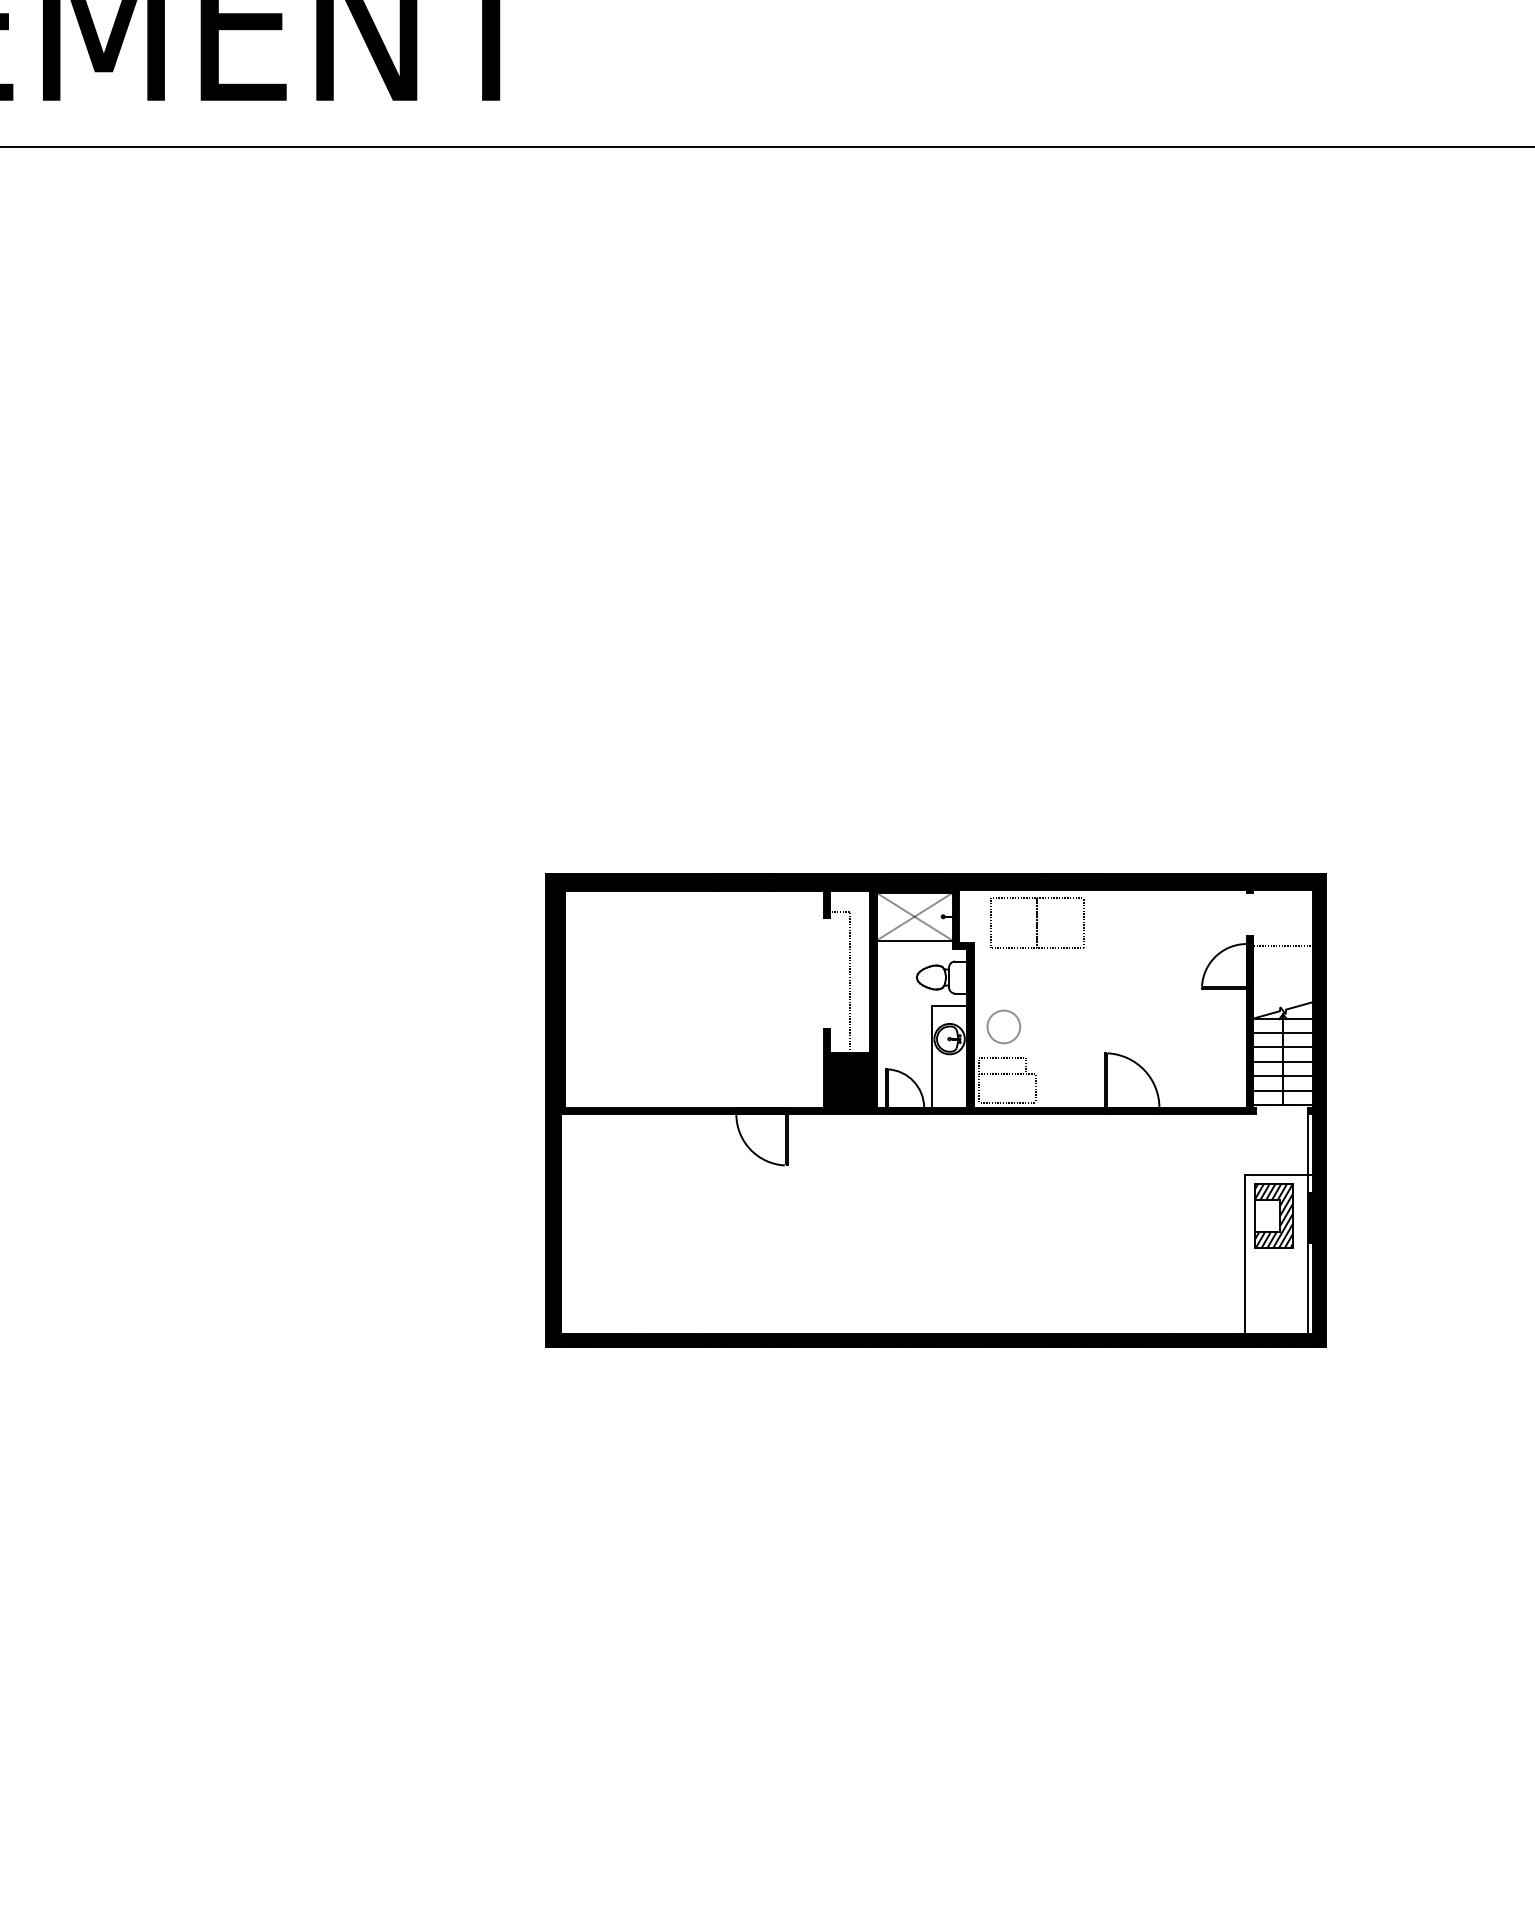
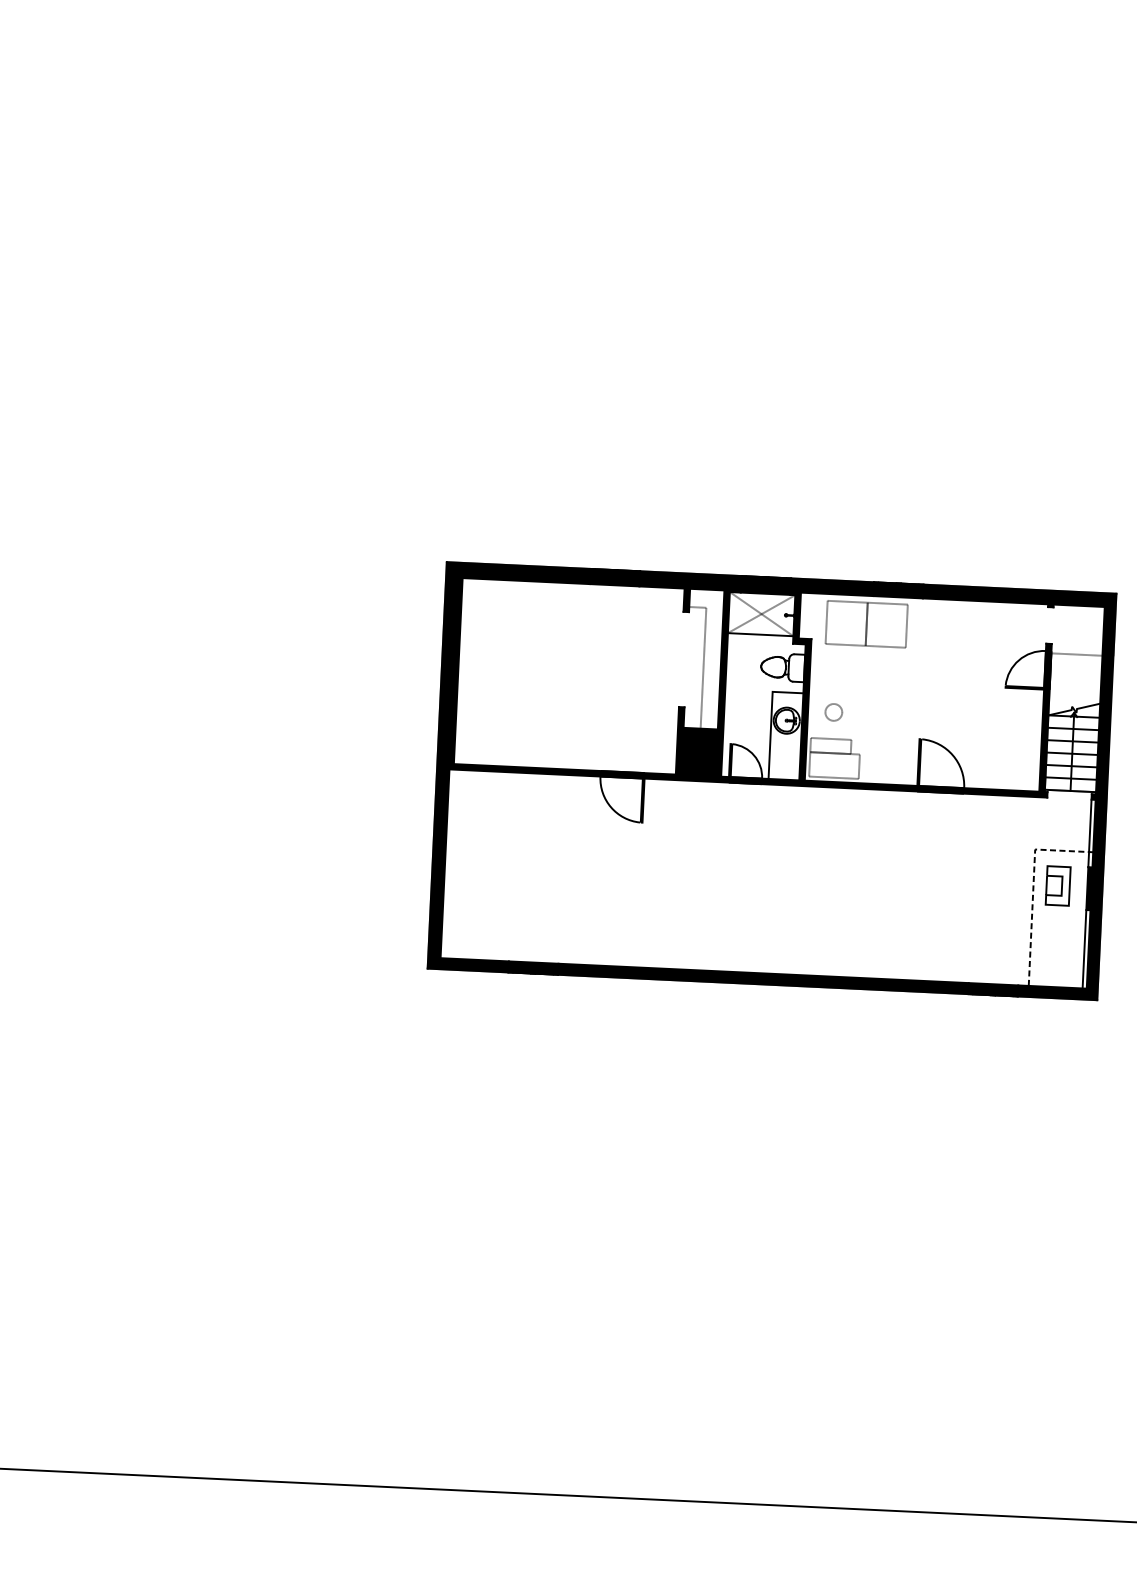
circle: (1003, 1026) -> (833, 712), size x0.6
part: (1273, 1215) -> (1057, 885), size x0.7
line: (1245, 1220) -> (1033, 888), solid -> dashed

